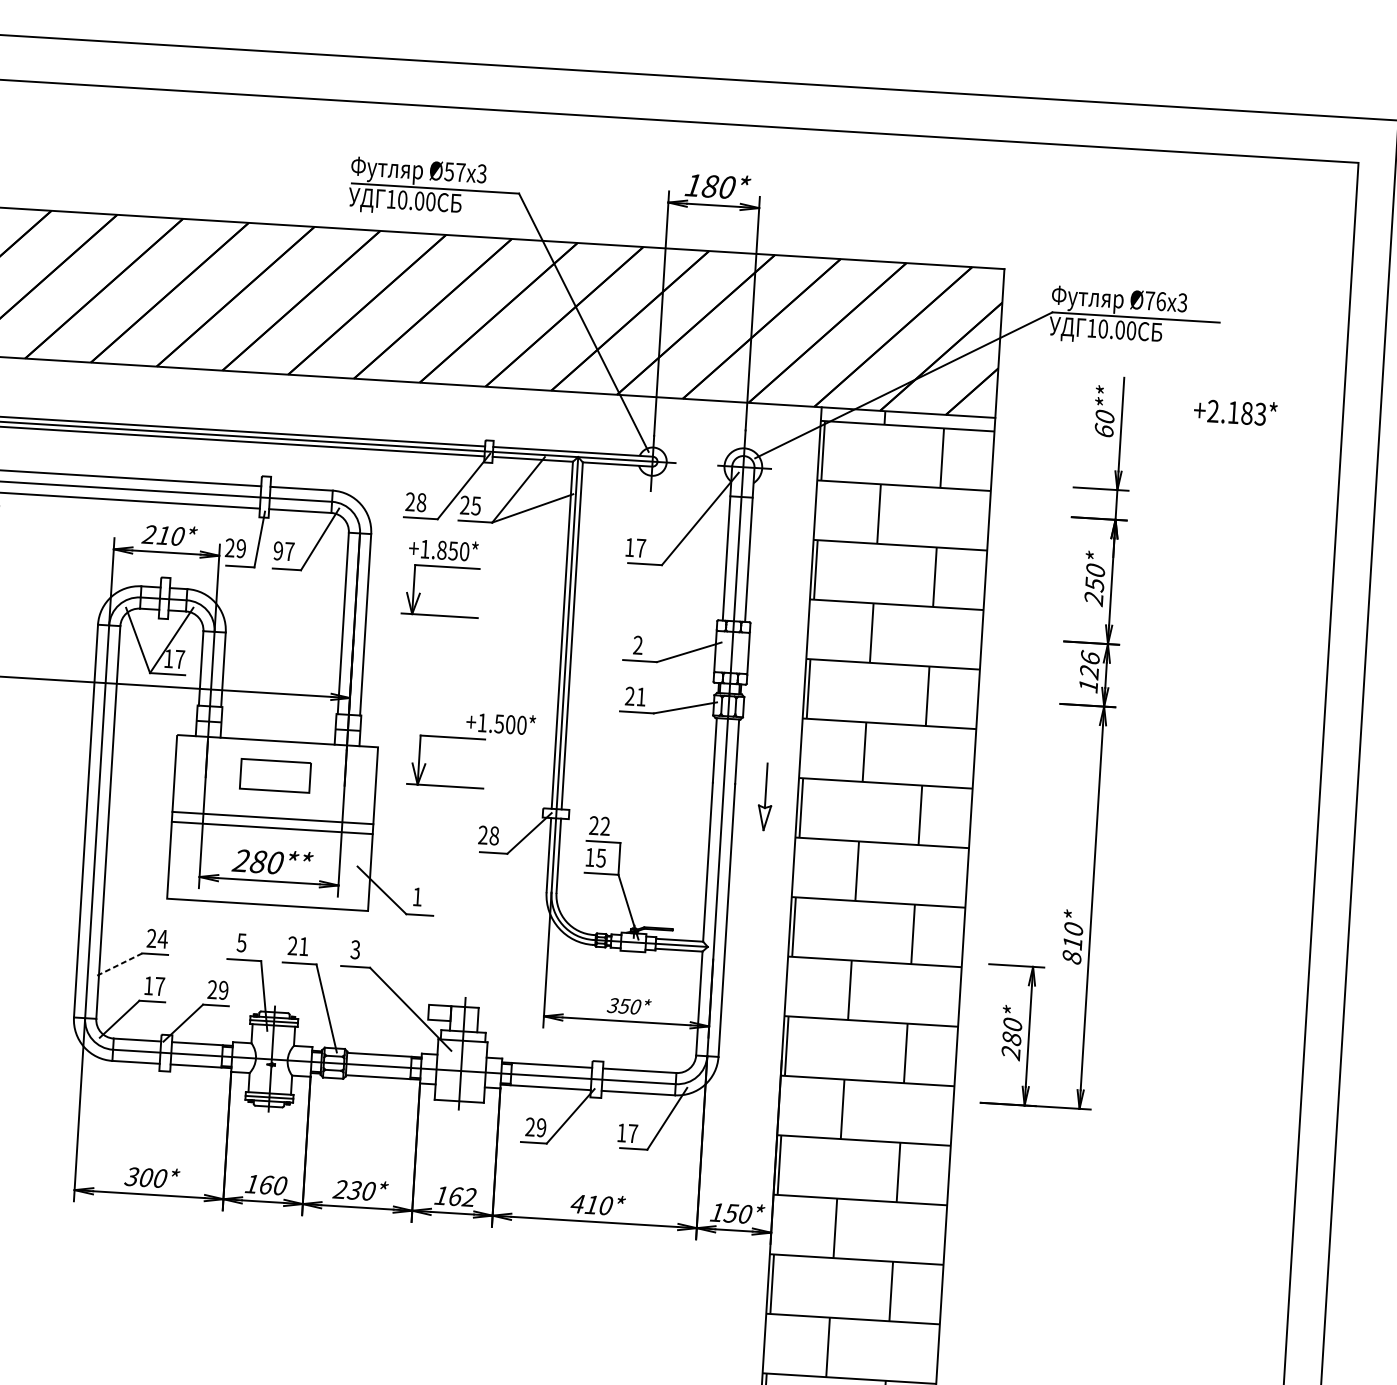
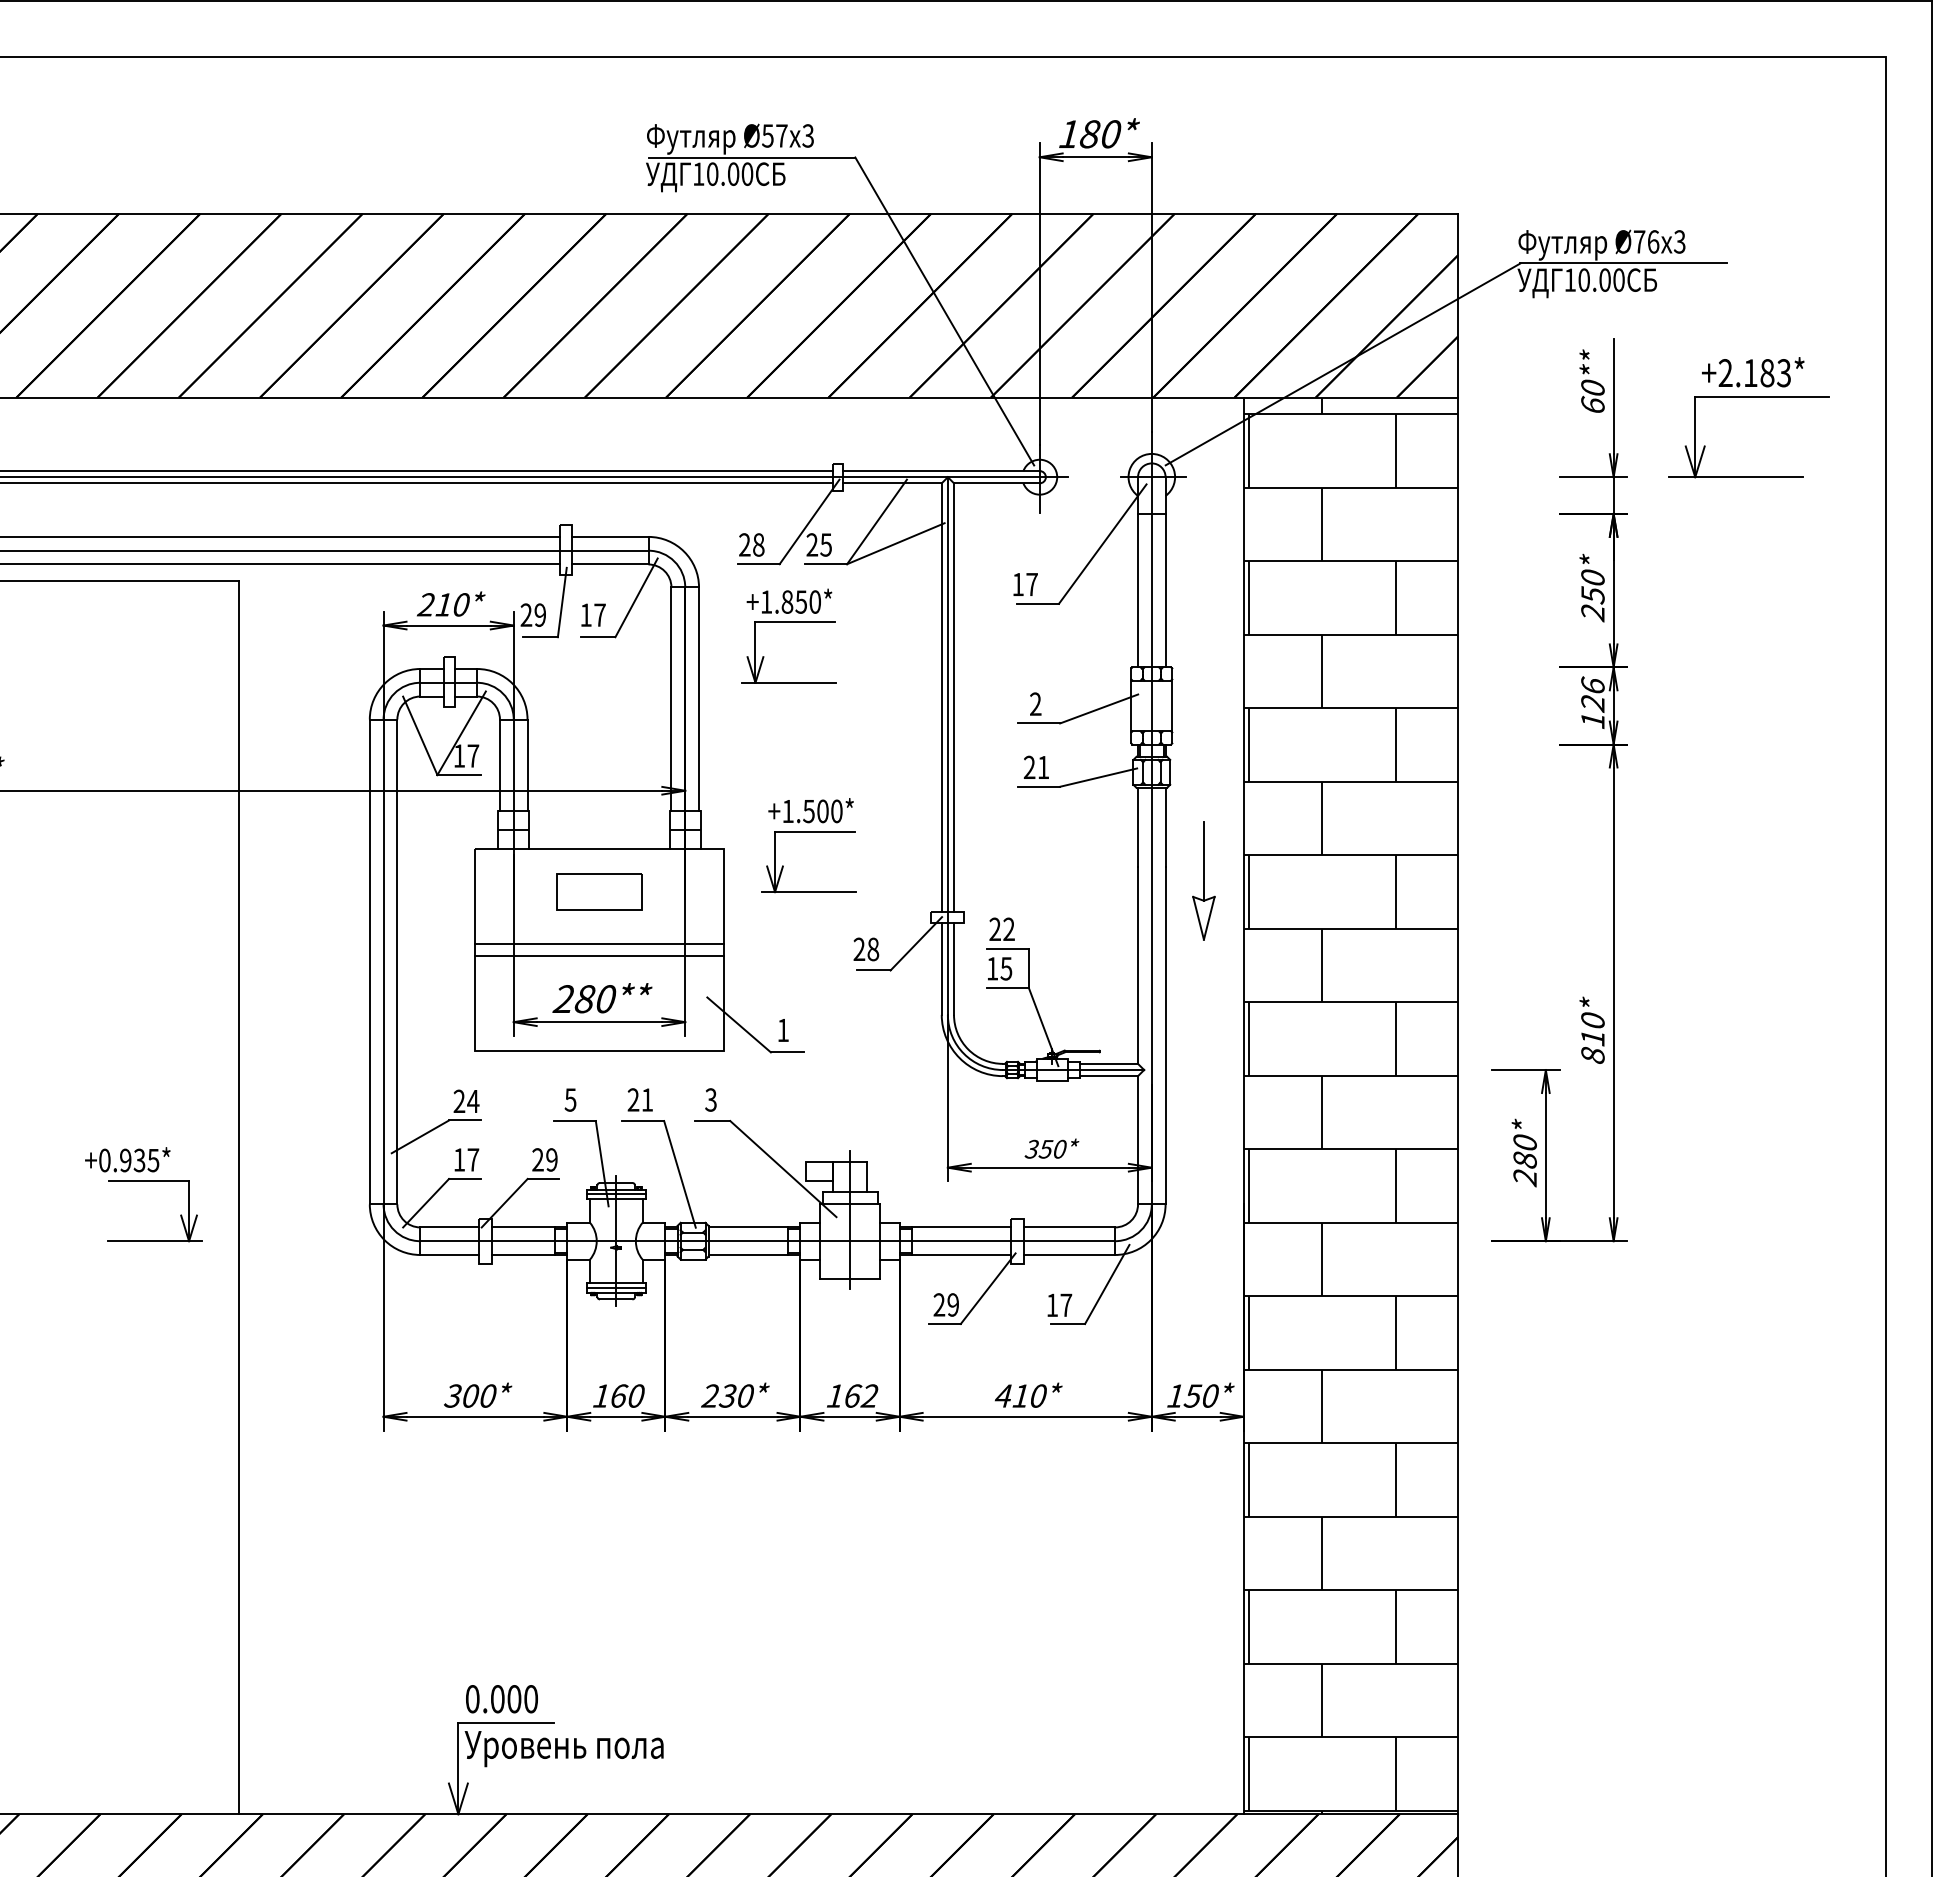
part: (1226, 496) -> (1748, 476), added
text: (277, 550) -> (585, 614), 97 -> 17
text: (500, 723) -> (810, 810), moved
part: (765, 796) -> (1203, 880), size x1.43
line: (118, 964) -> (420, 1136), dashed -> solid

